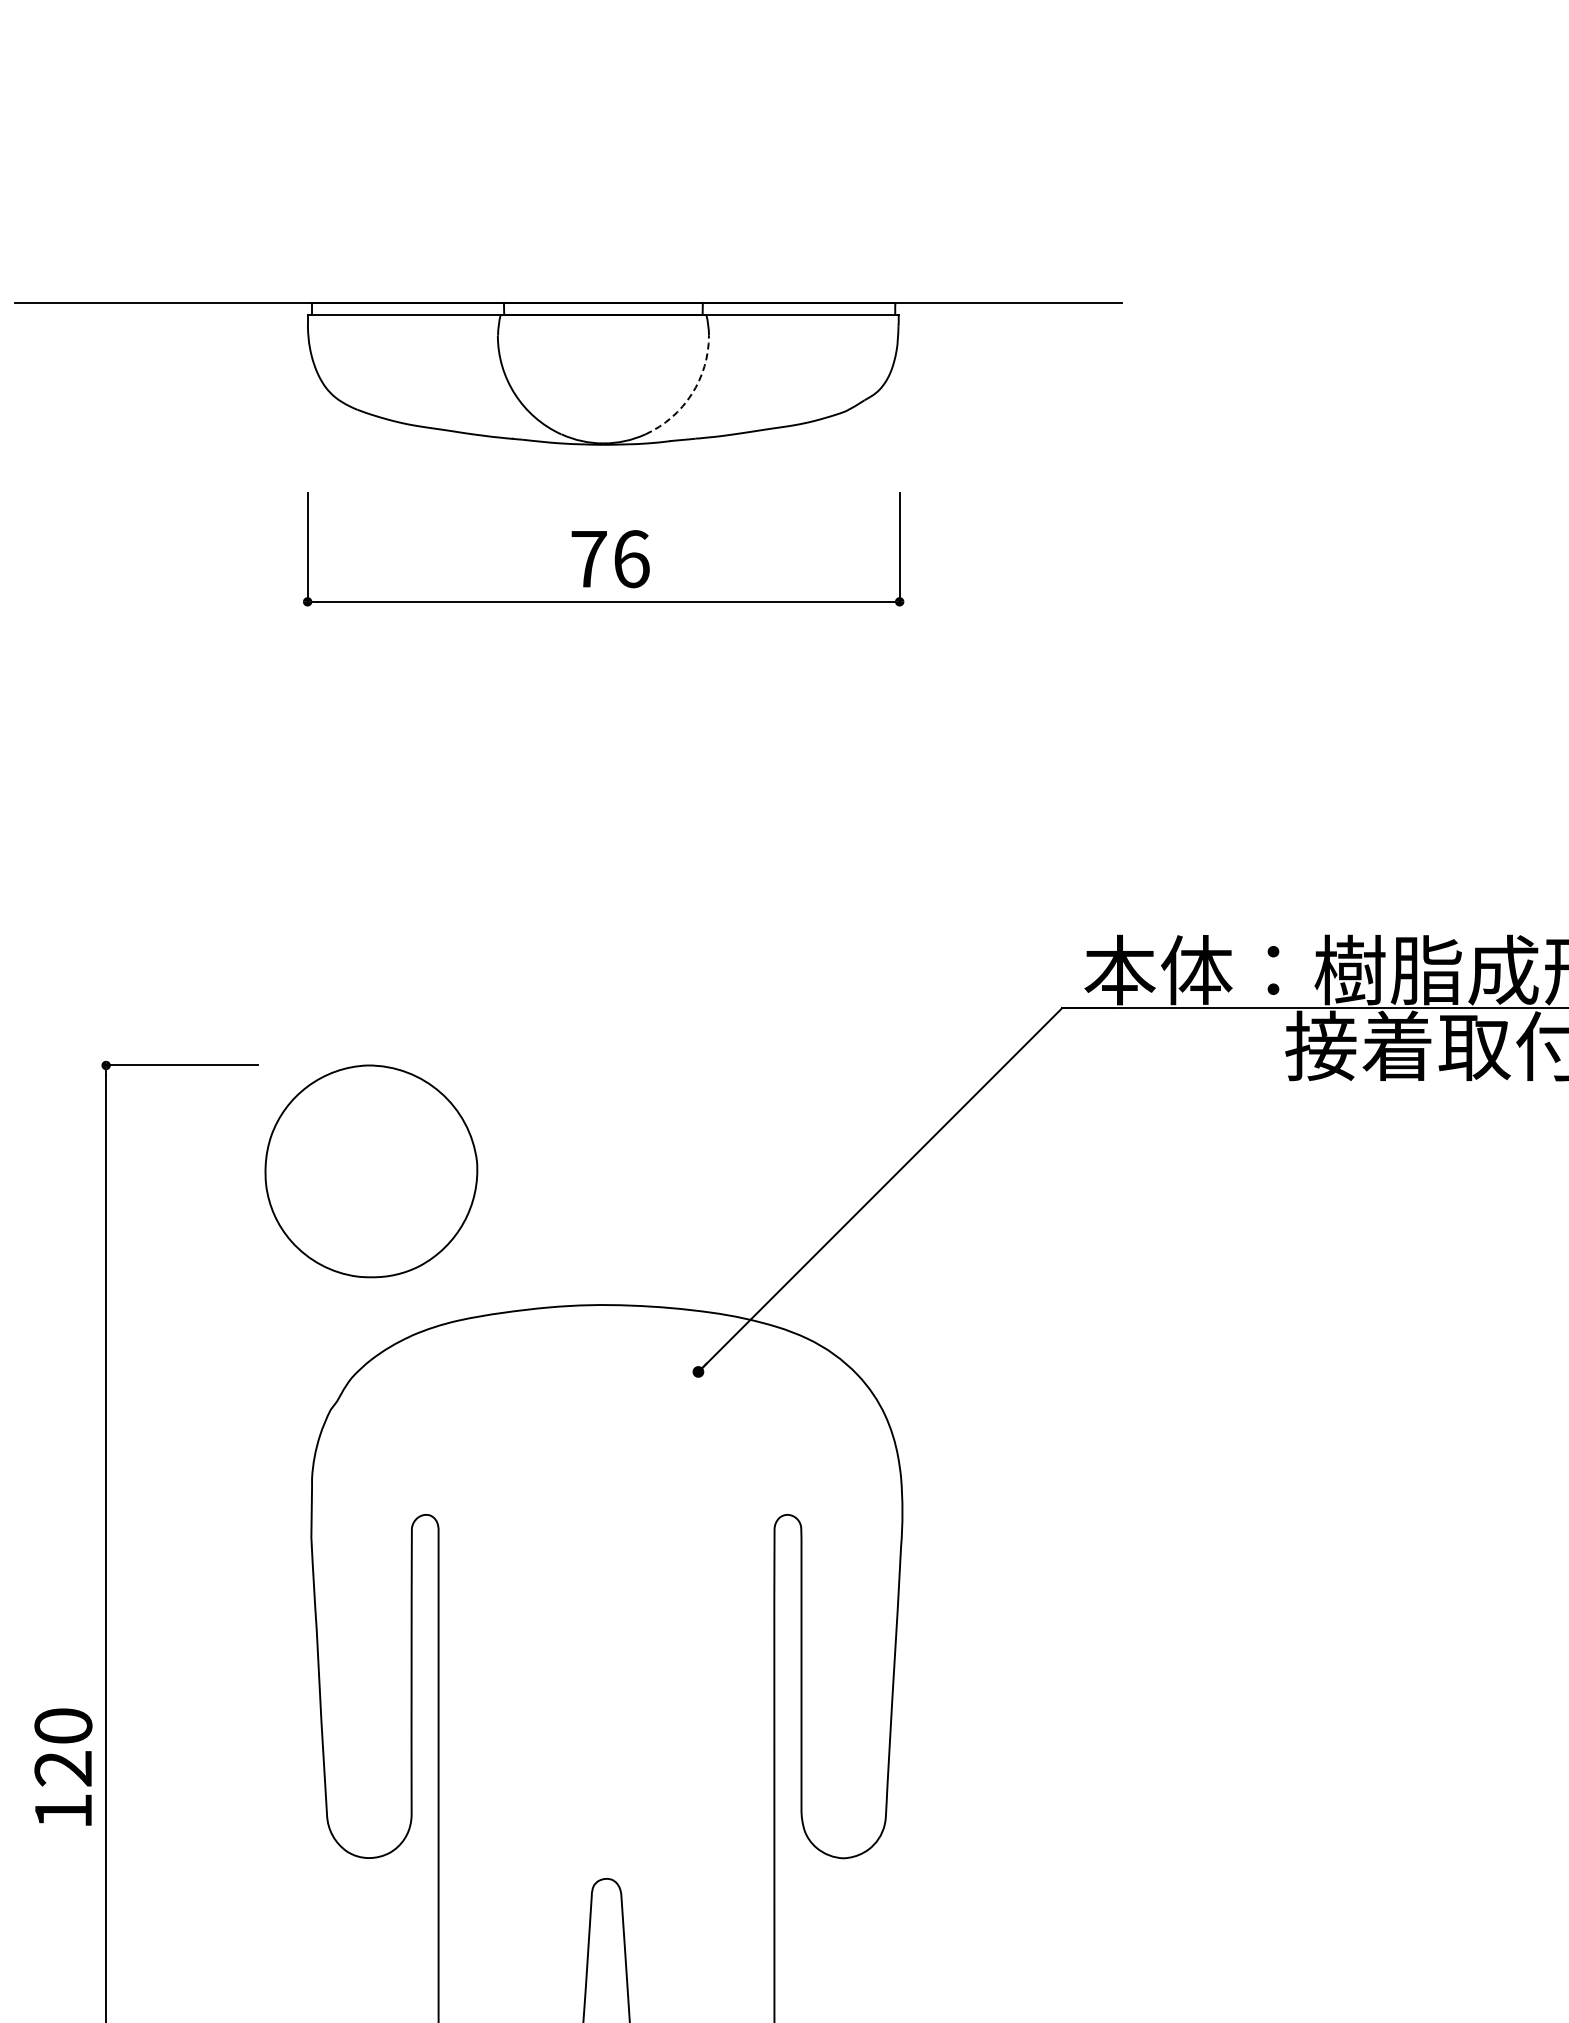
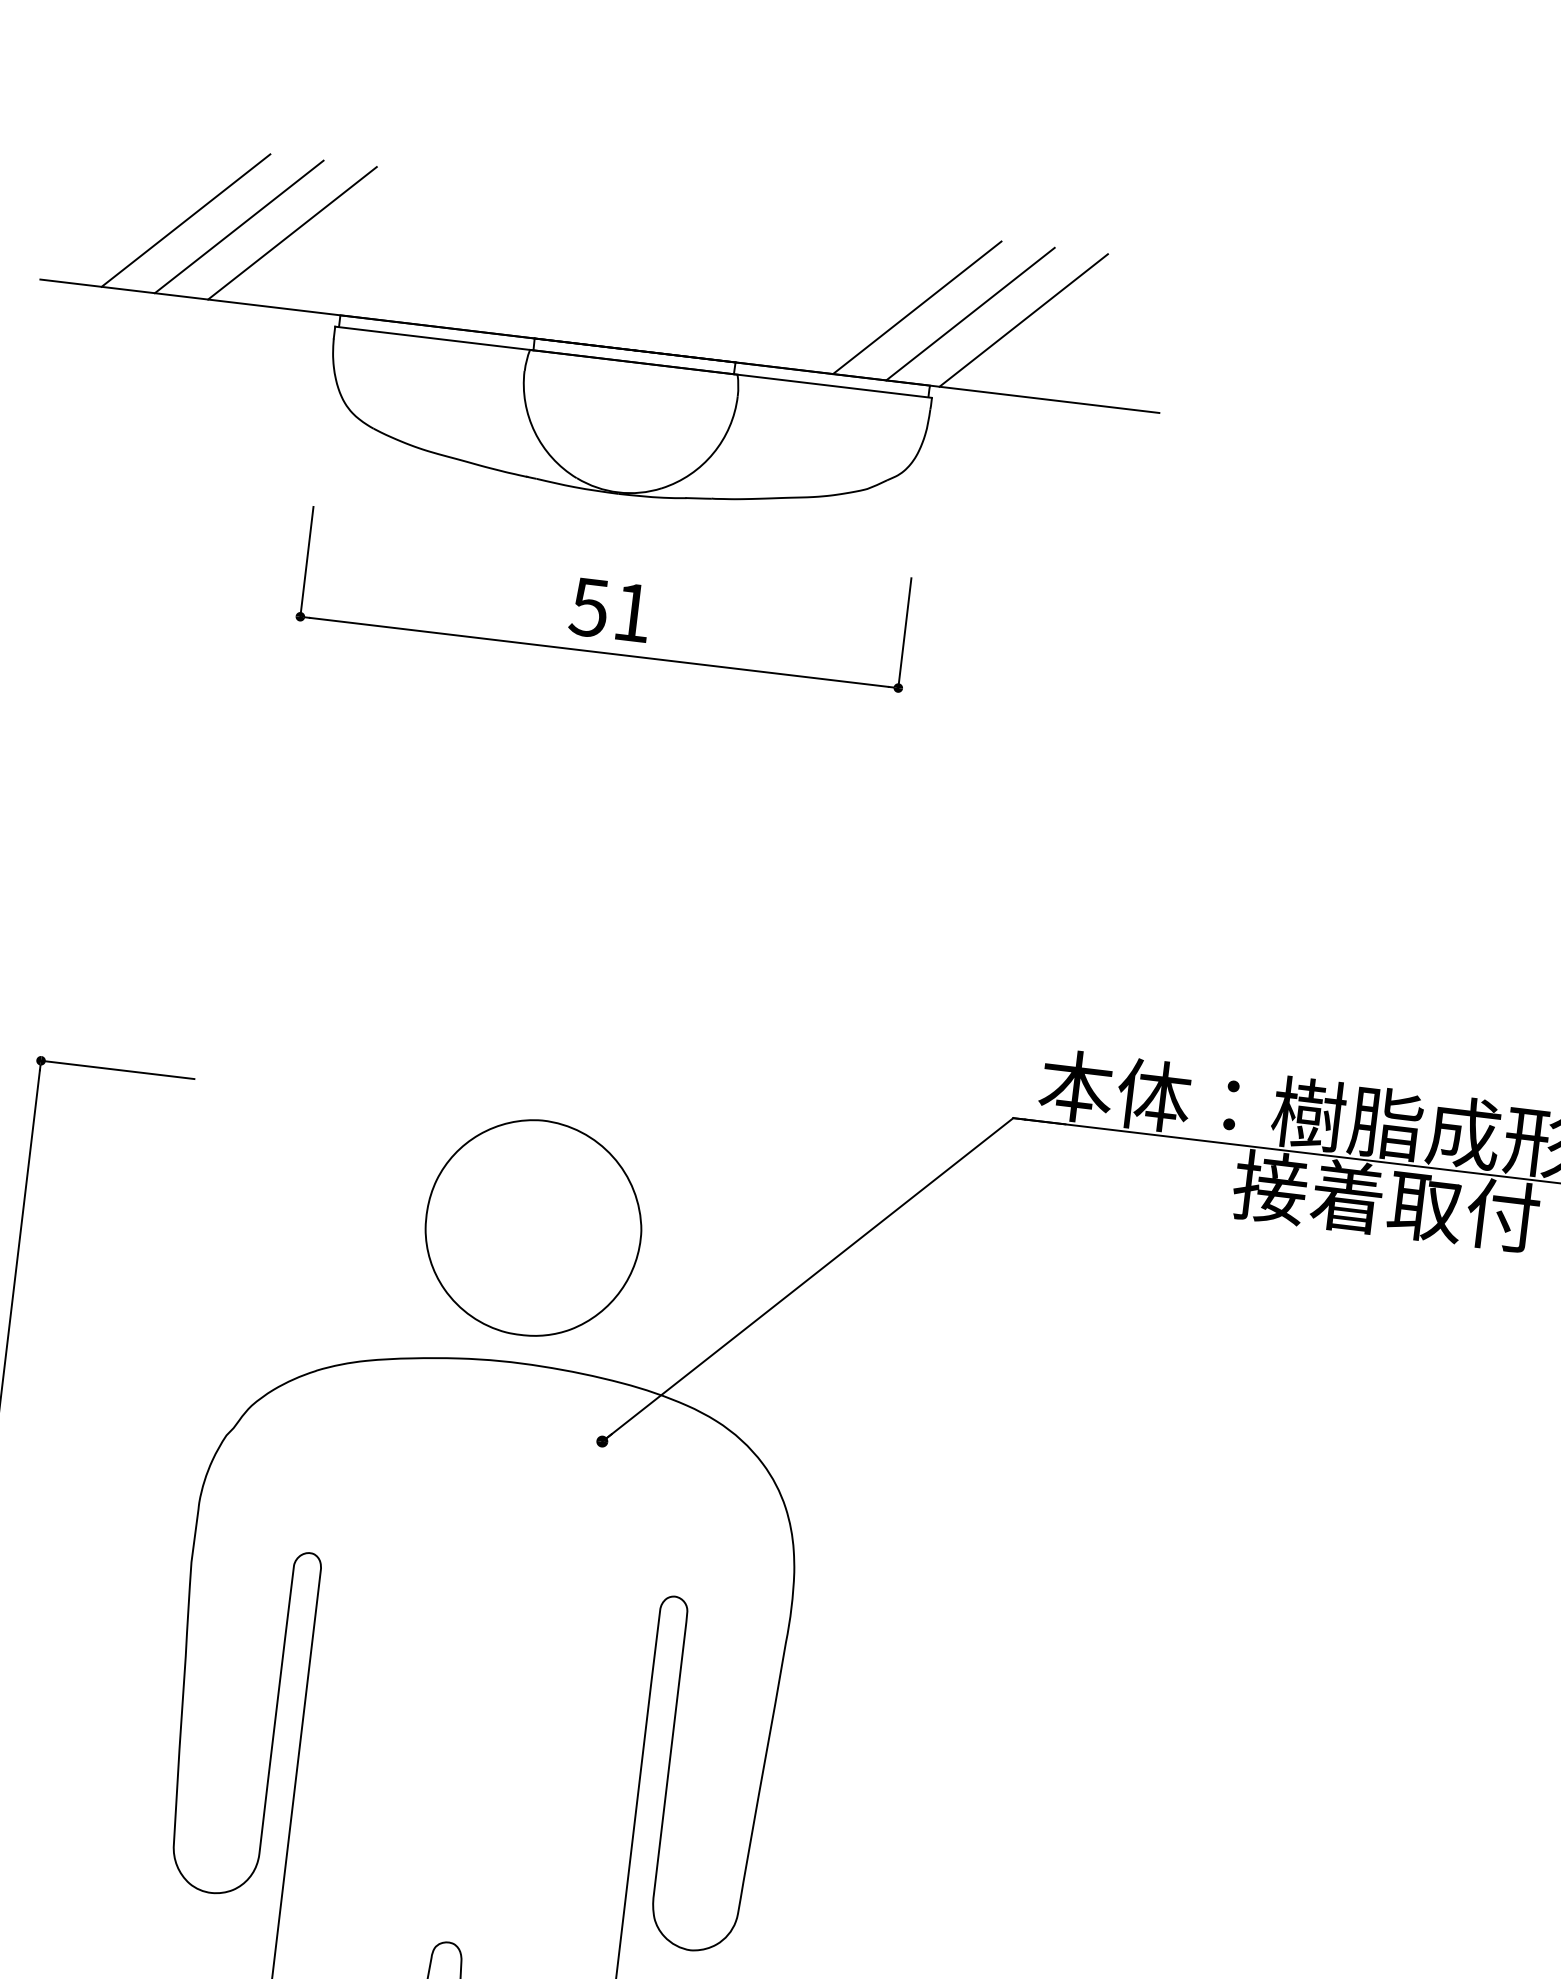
line: (149, 227) -> (185, 219), added
line: (202, 227) -> (239, 226), added
line: (254, 227) -> (291, 232), added
line: (873, 227) -> (916, 306), added
line: (926, 227) -> (970, 313), added
line: (978, 227) -> (1023, 319), added
arc: (691, 394) -> (713, 453), dashed -> solid
text: (609, 559) -> (610, 610), 76 -> 51
part: (371, 1171) -> (533, 1228), moved

